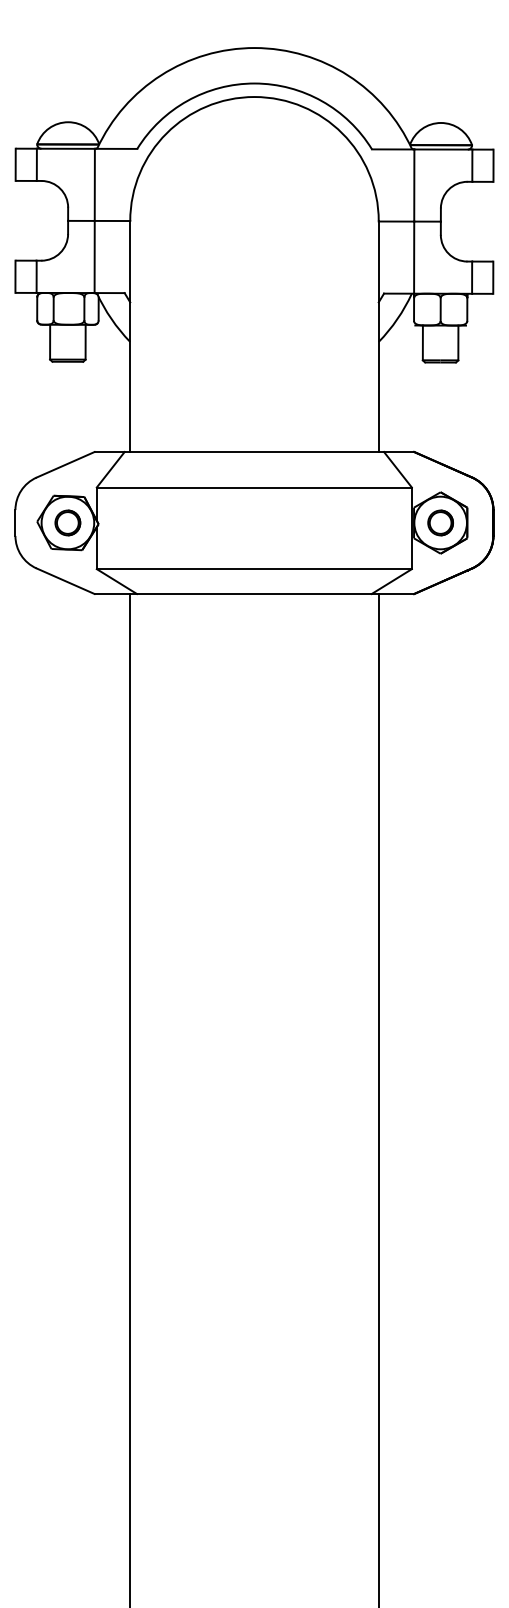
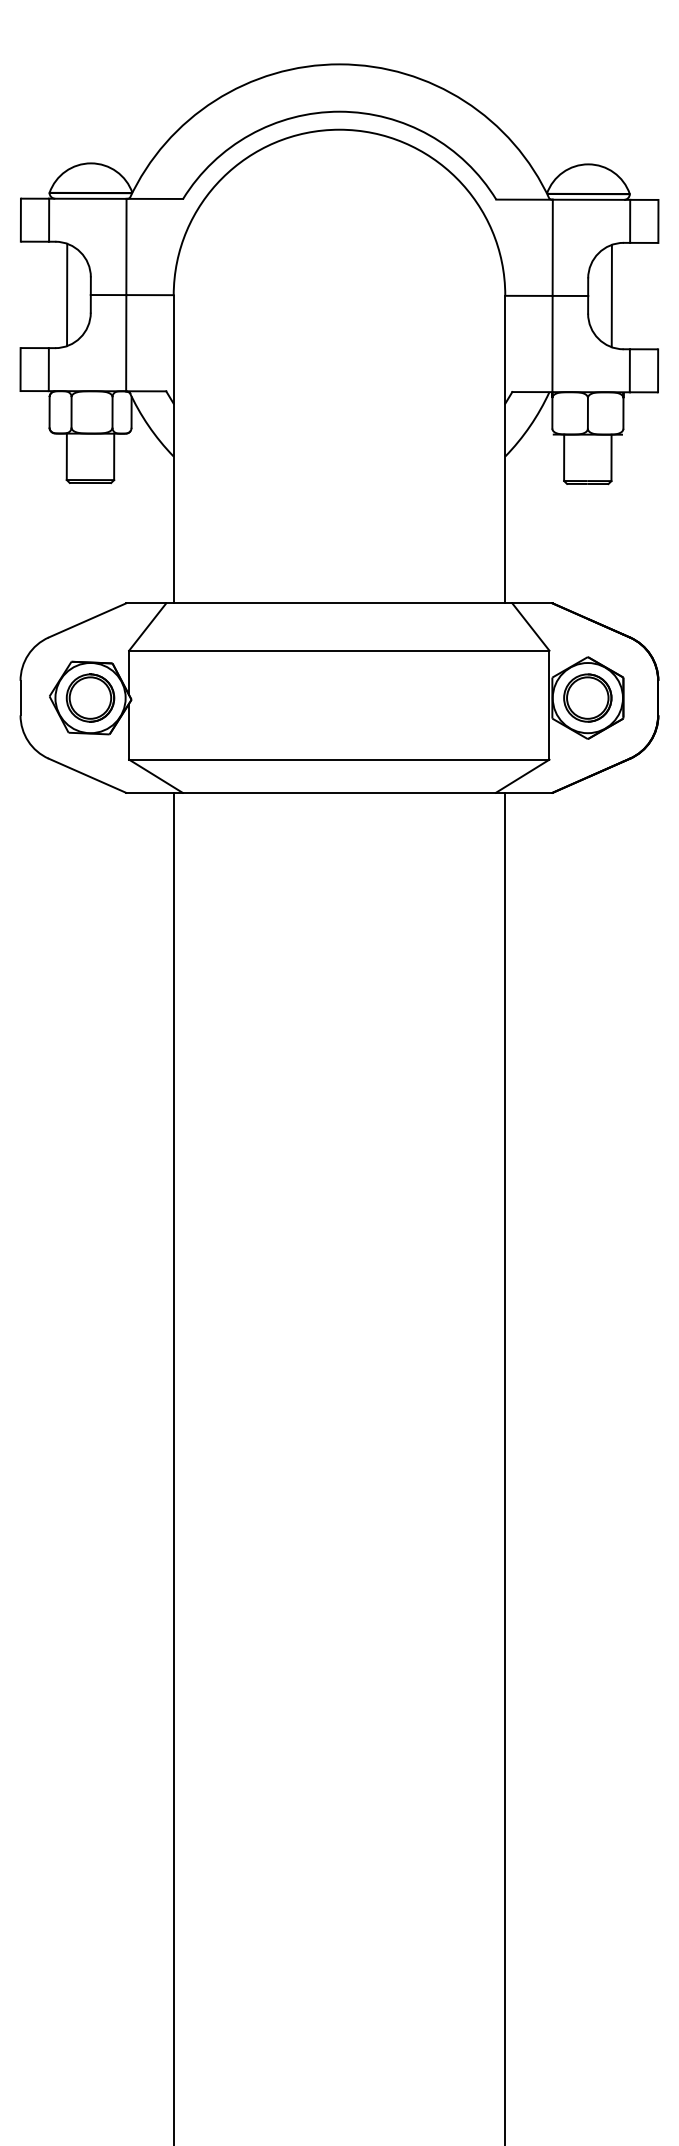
line: (50, 220) -> (67, 294), added
line: (458, 221) -> (611, 295), added
part: (67, 522) -> (90, 697), size x1.43
part: (440, 522) -> (587, 697), size x1.43

